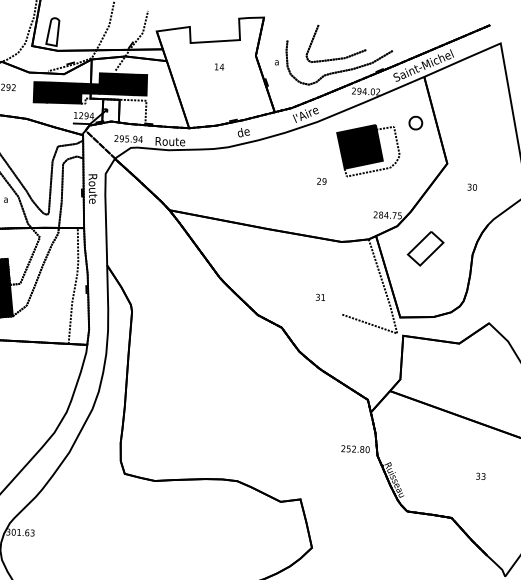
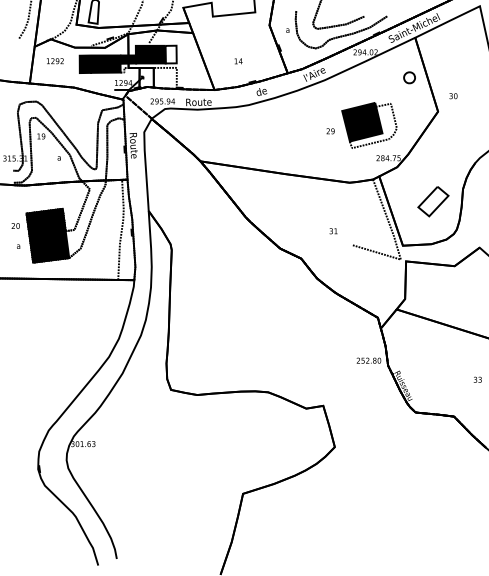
text: (219, 67) -> (238, 61), moved
fill: (139, 84) -> (170, 54), removed
part: (368, 151) -> (369, 125), moved
text: (472, 187) -> (453, 96), moved
part: (425, 248) -> (433, 201), moved

